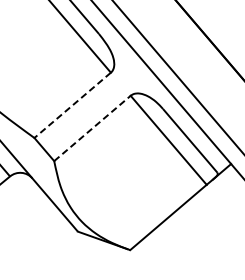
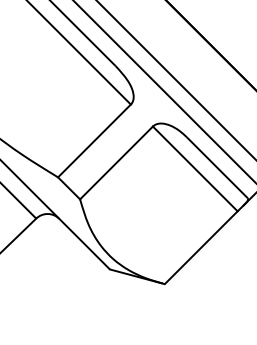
line: (72, 105) -> (94, 141), dashed -> solid
line: (92, 128) -> (116, 162), dashed -> solid

